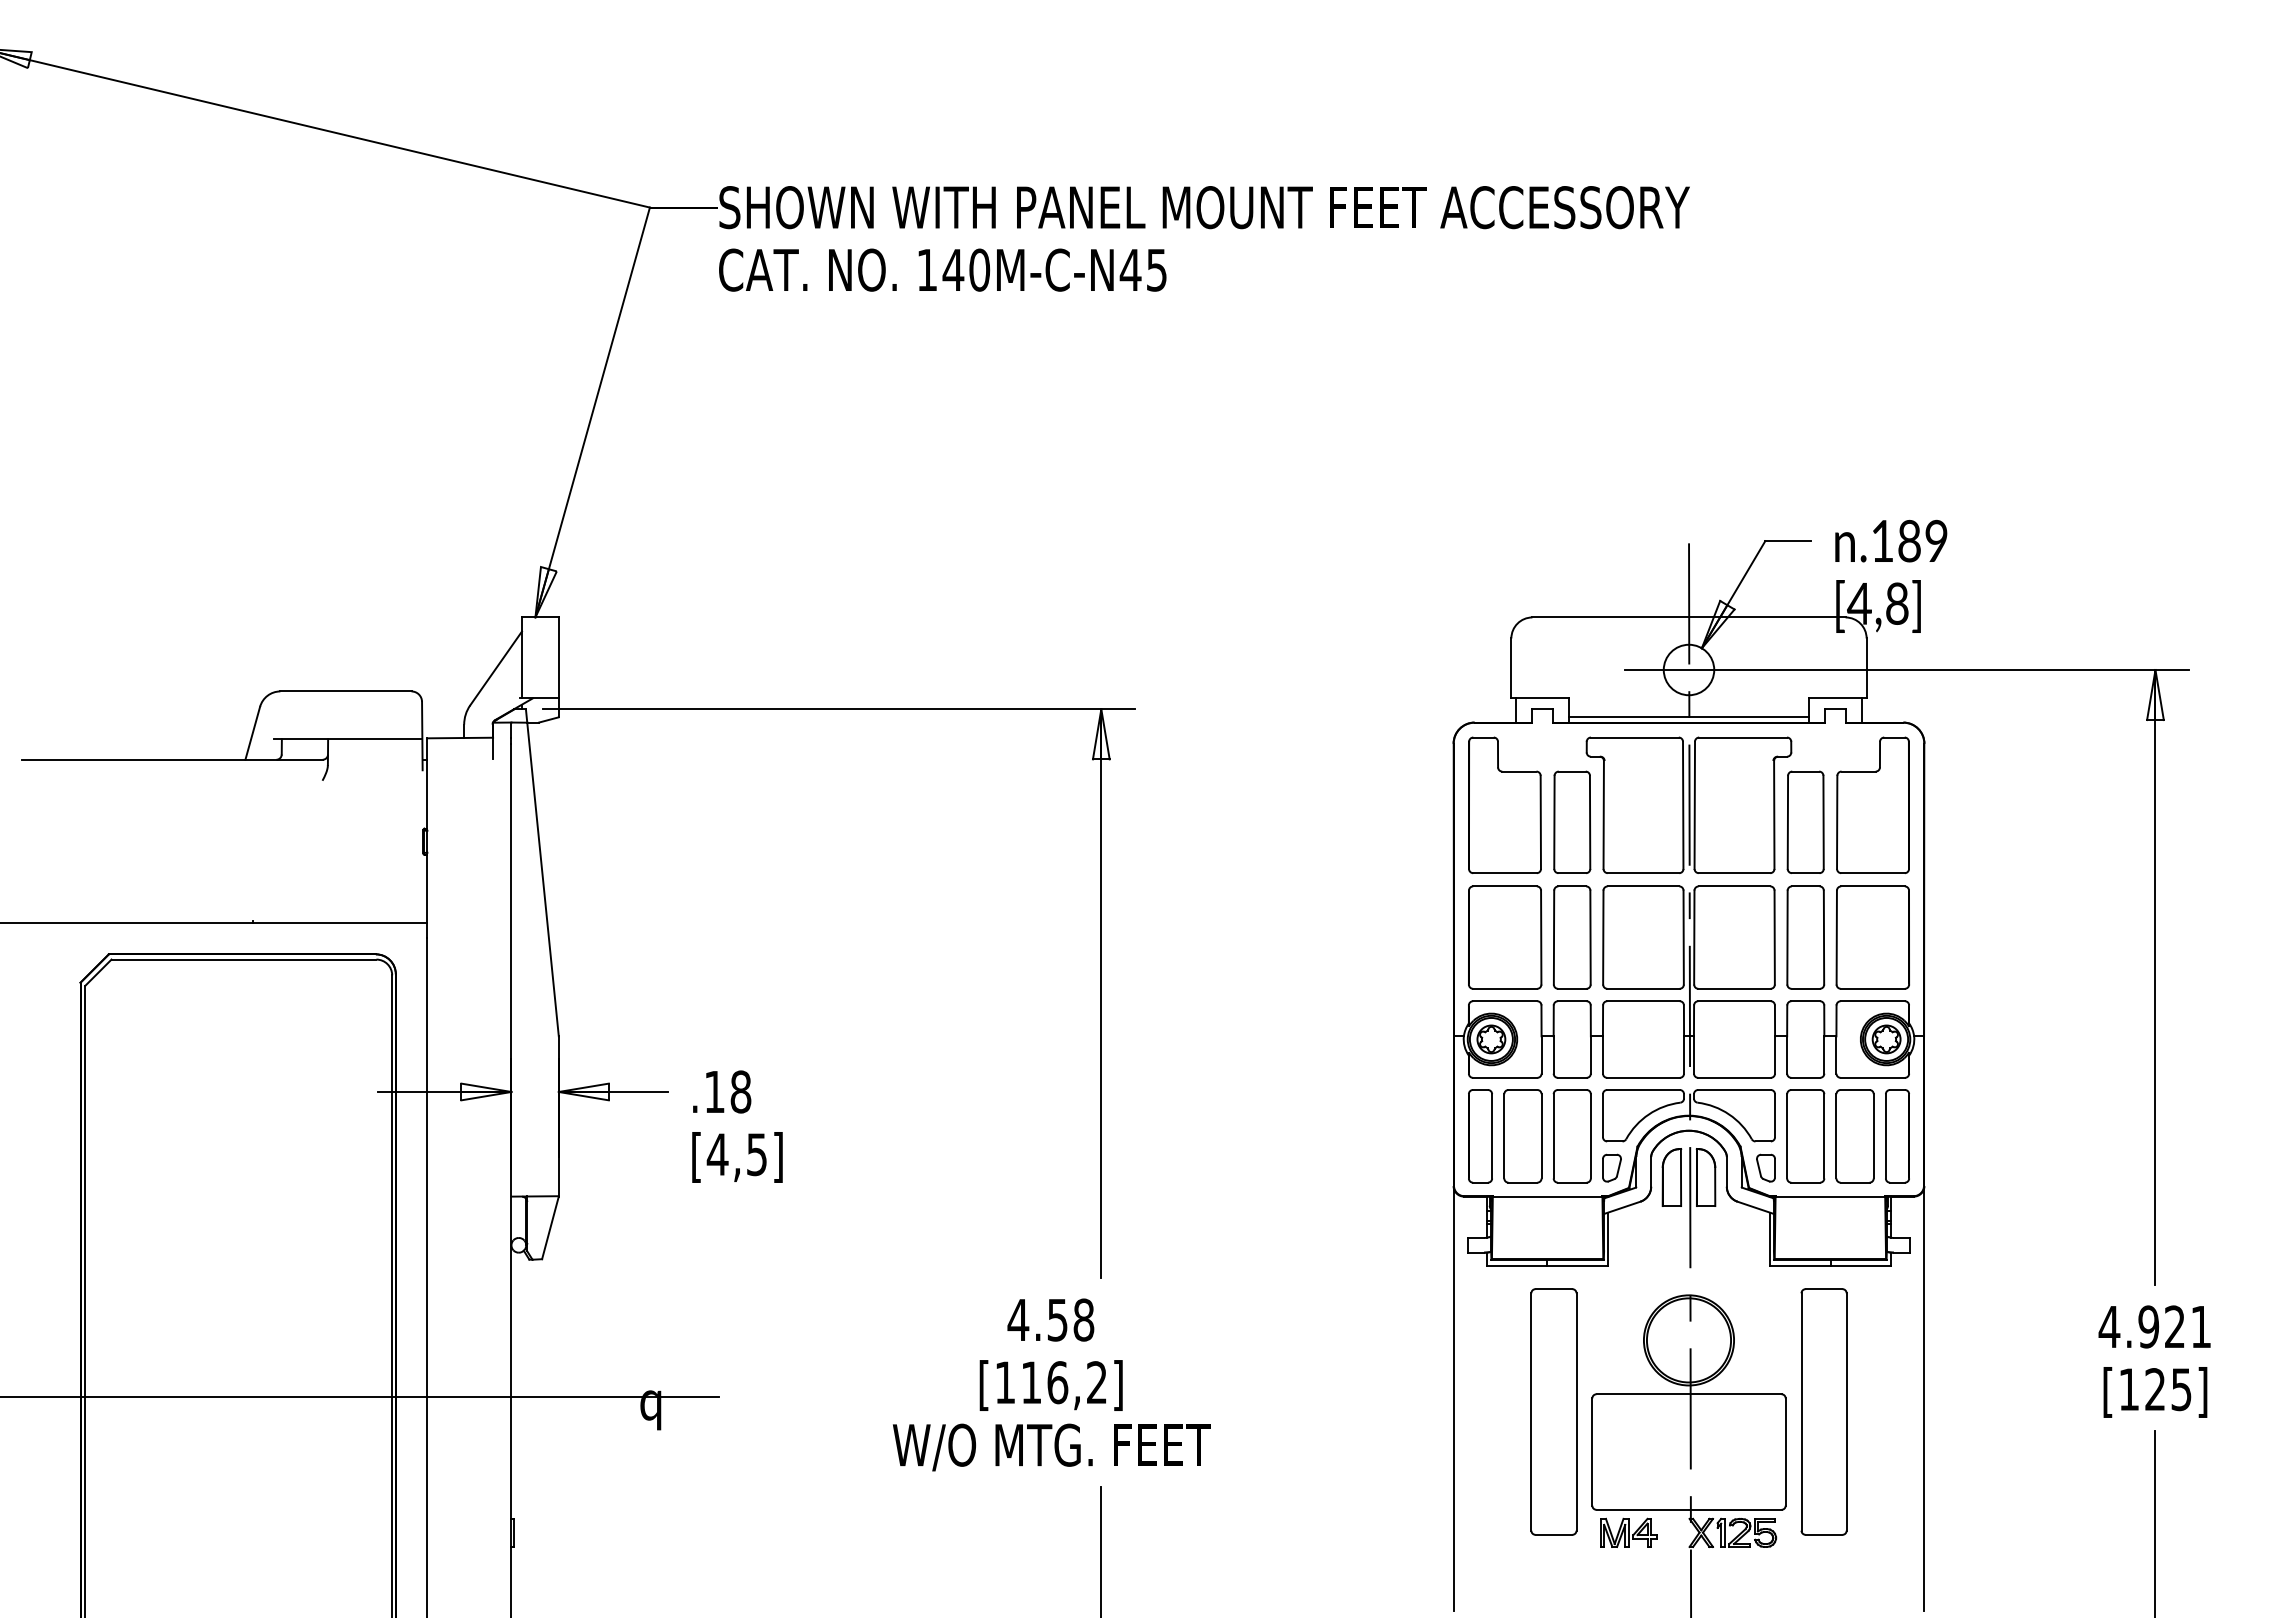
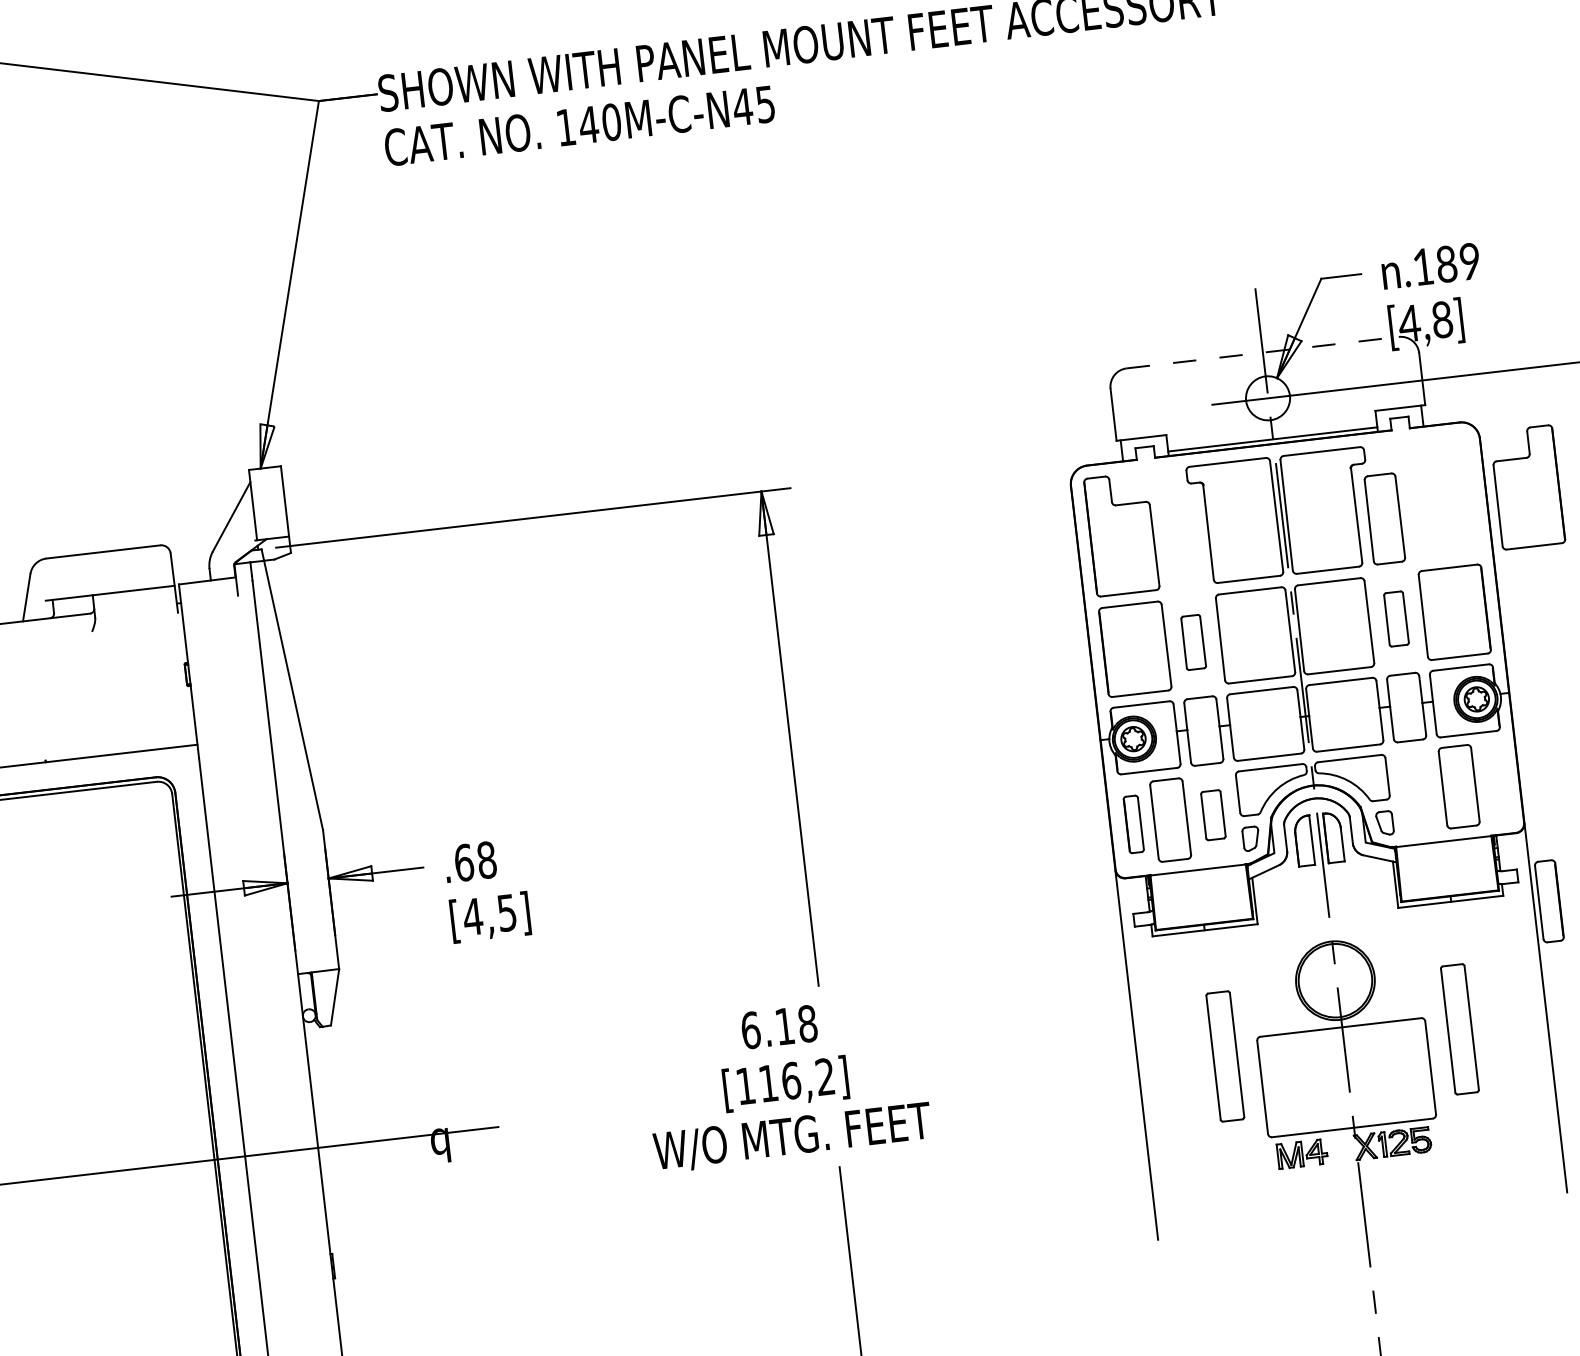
line: (1689, 617) -> (1263, 352), solid -> dashed
part: (1872, 804) -> (1526, 486), moved
part: (1572, 821) -> (1182, 541), removed
part: (1572, 937) -> (1193, 642), size x0.6
part: (1805, 937) -> (1396, 618), size x0.6
text: (714, 1091) -> (463, 862), .18 -> .68
part: (1480, 1136) -> (1133, 824), size x0.7
part: (1571, 1136) -> (1212, 815), size x0.6
part: (1805, 1136) -> (1416, 791), removed
part: (1897, 1136) -> (1549, 901), moved
text: (1037, 1319) -> (767, 1028), 4.58 -> 6.18
part: (1553, 1411) -> (1224, 1056), size x0.6
part: (1823, 1411) -> (1459, 1028), size x0.6

